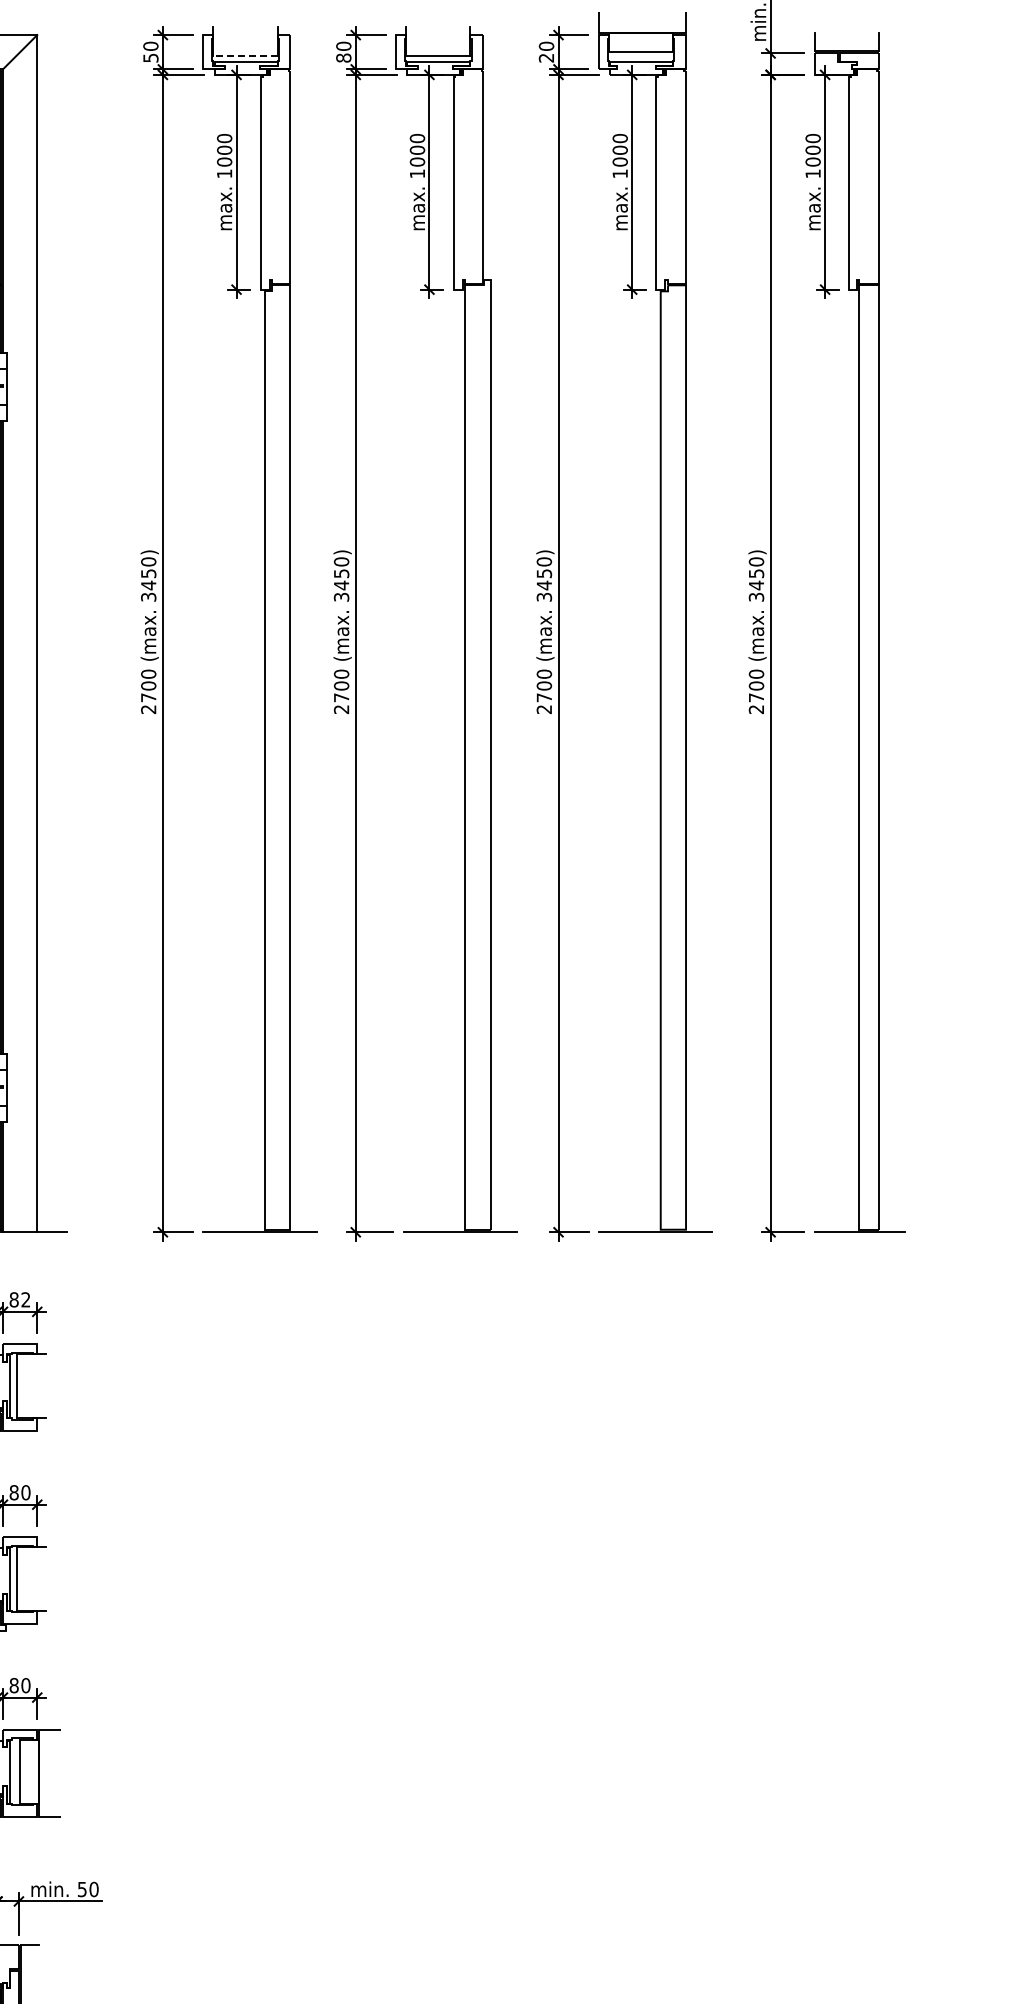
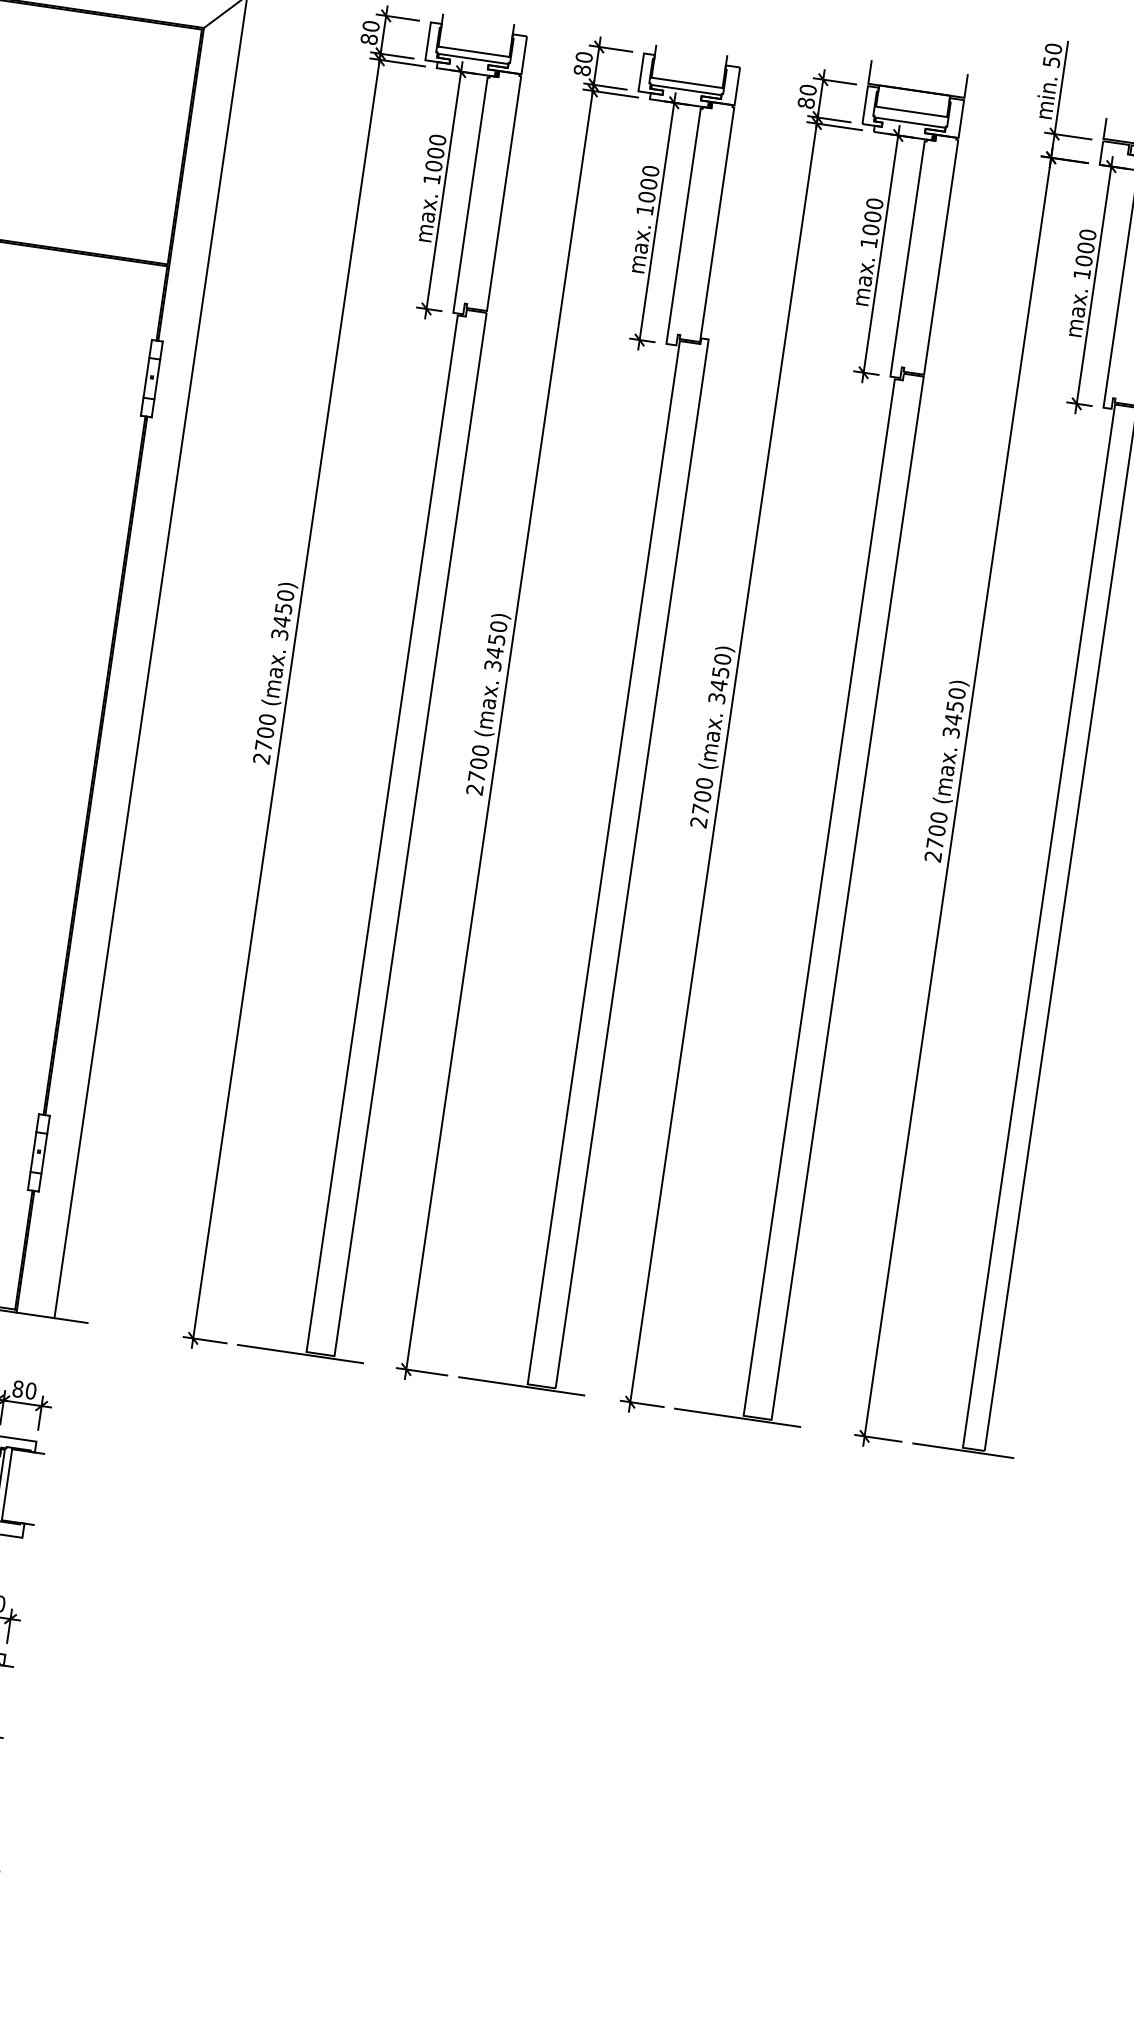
line: (244, 55) -> (473, 51), dashed -> solid
text: (150, 57) -> (368, 38), 50 -> 80
text: (546, 57) -> (806, 102), 20 -> 80
text: (25, 1299) -> (30, 1390), 82 -> 80

